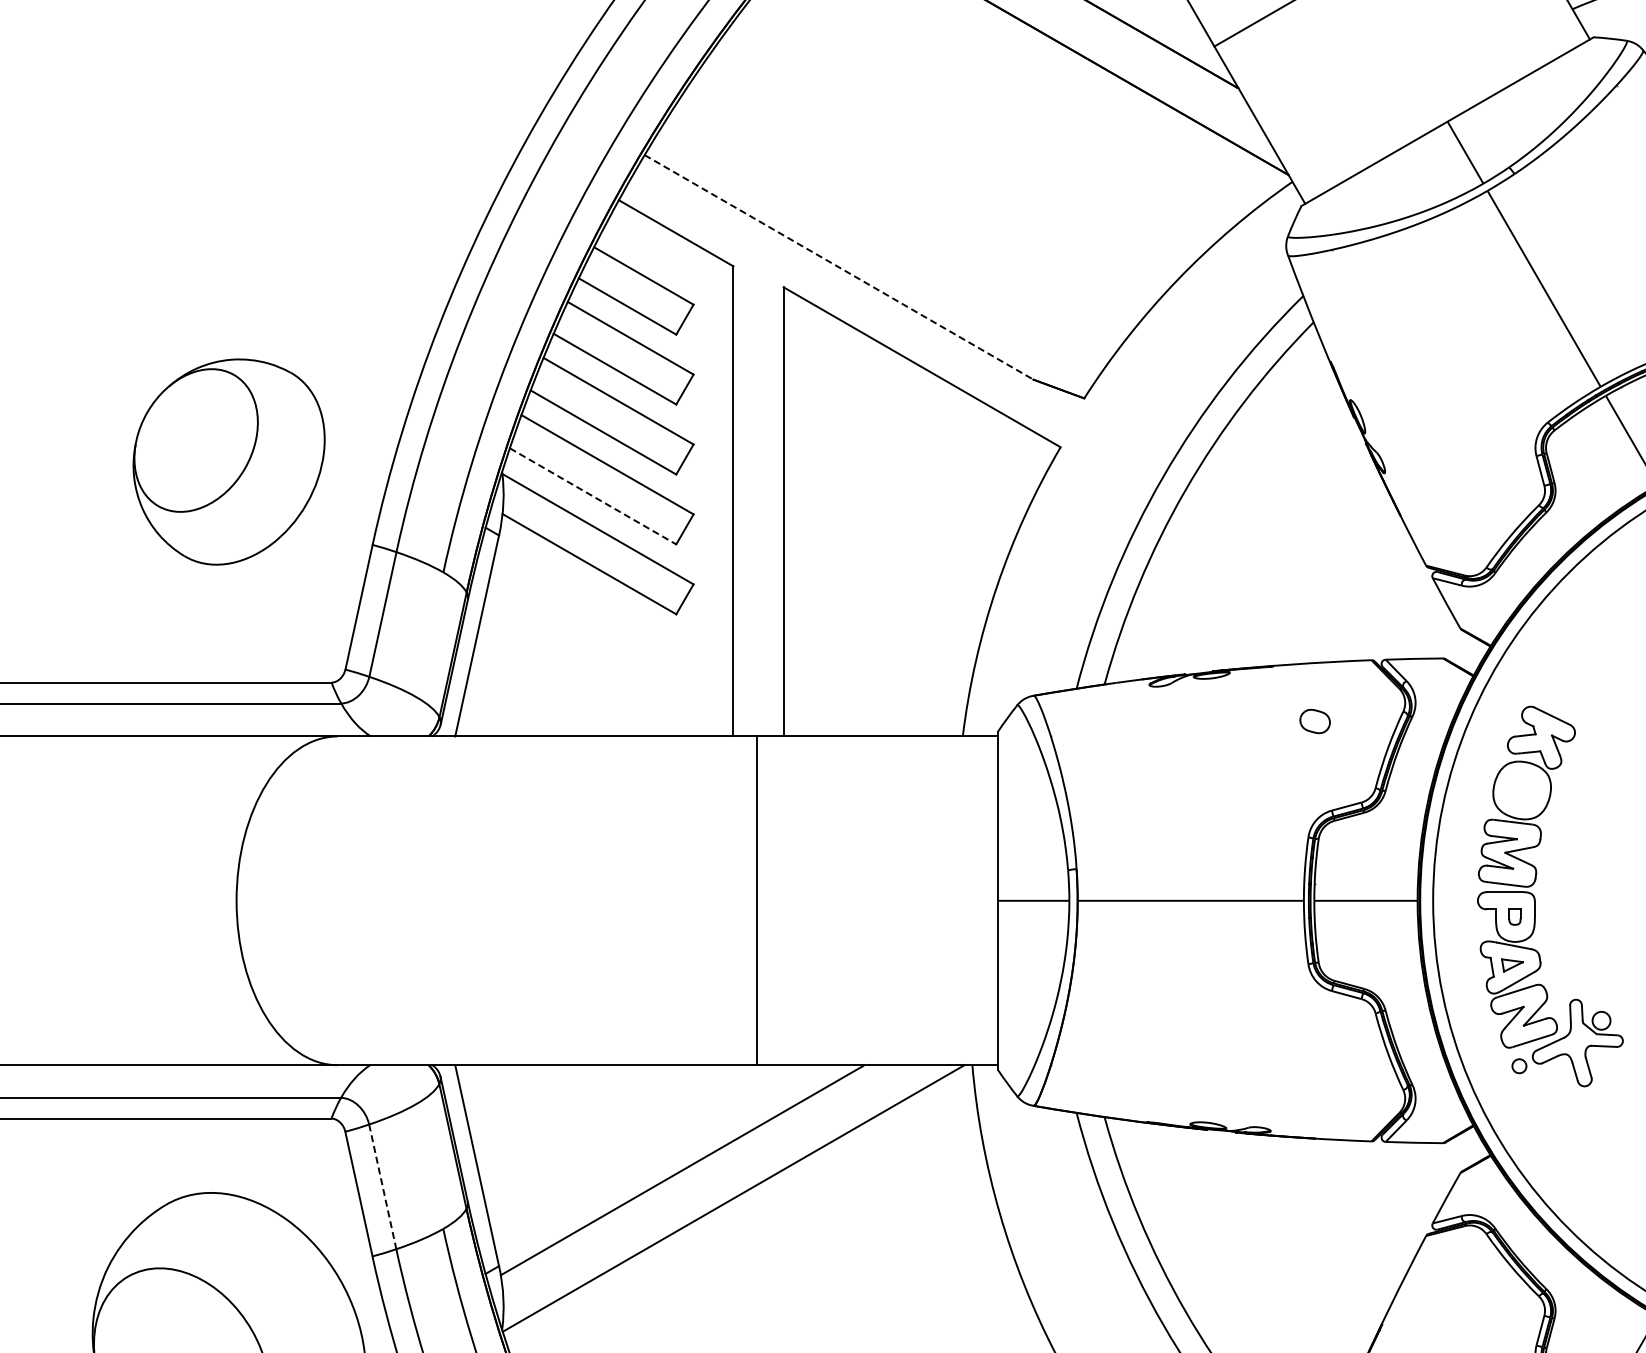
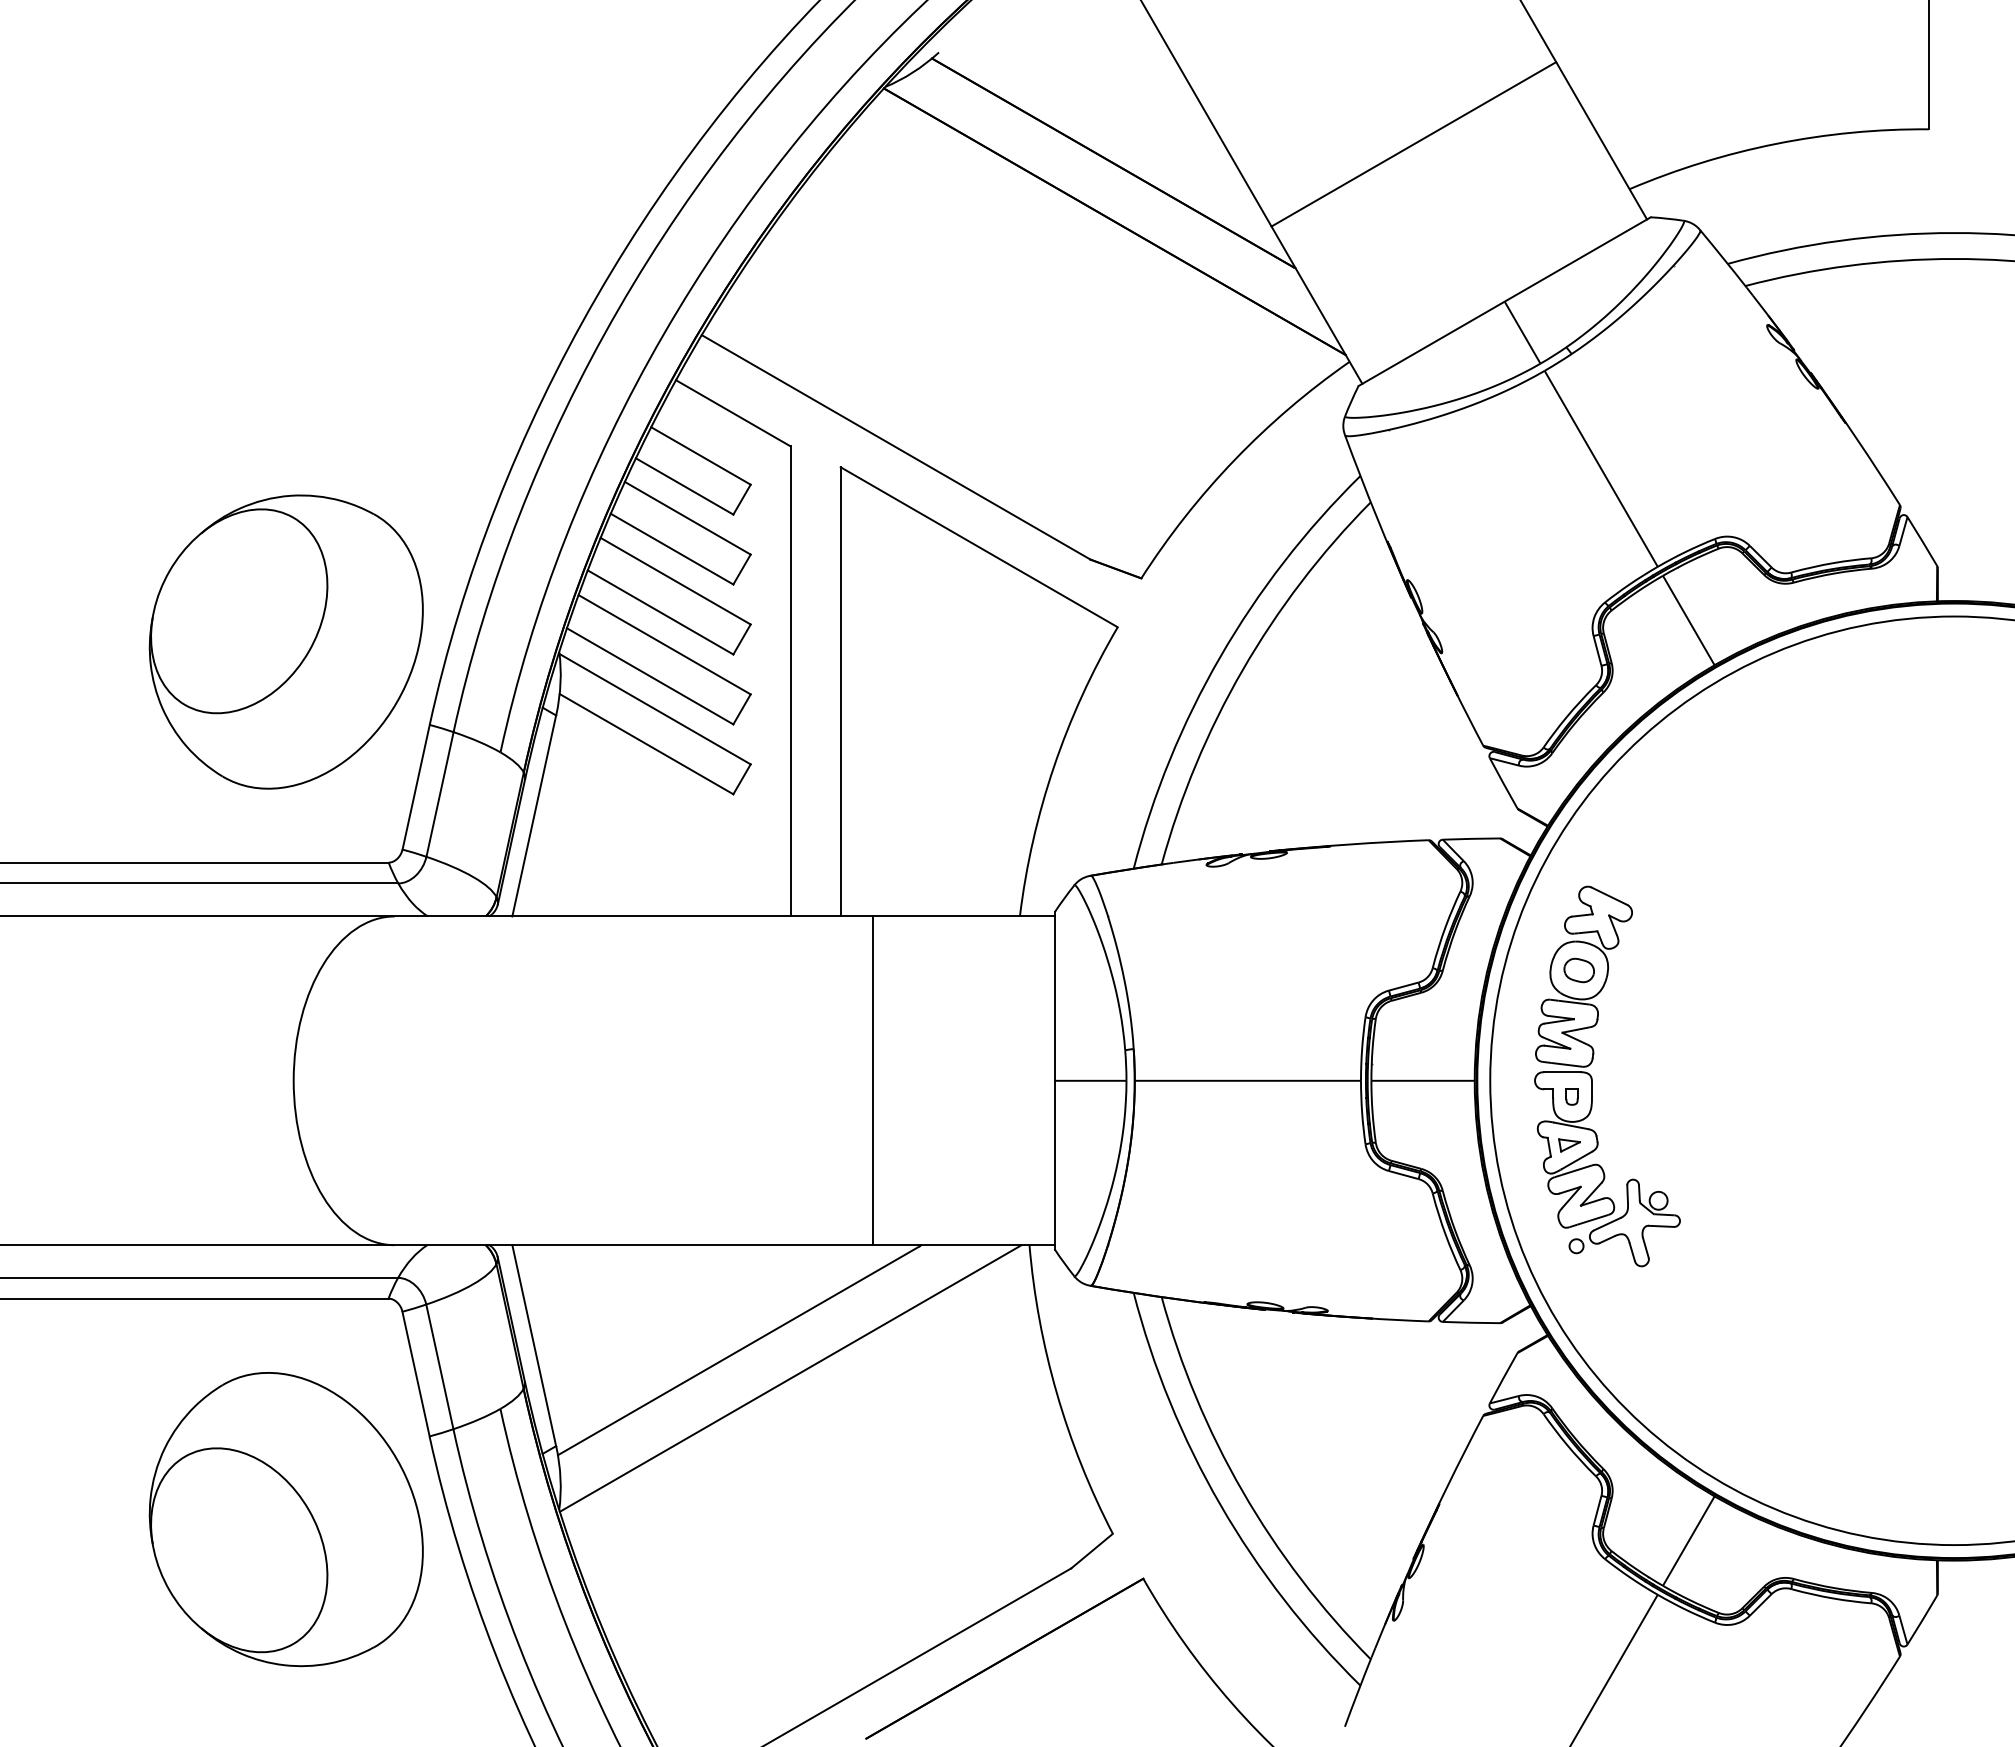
line: (839, 267) -> (896, 447), dashed -> solid
part: (228, 461) -> (285, 641), size x1.43
line: (593, 496) -> (650, 676), dashed -> solid
part: (1314, 721) -> (1578, 970), moved
line: (757, 900) -> (873, 1080), moved
line: (382, 1186) -> (439, 1366), dashed -> solid

